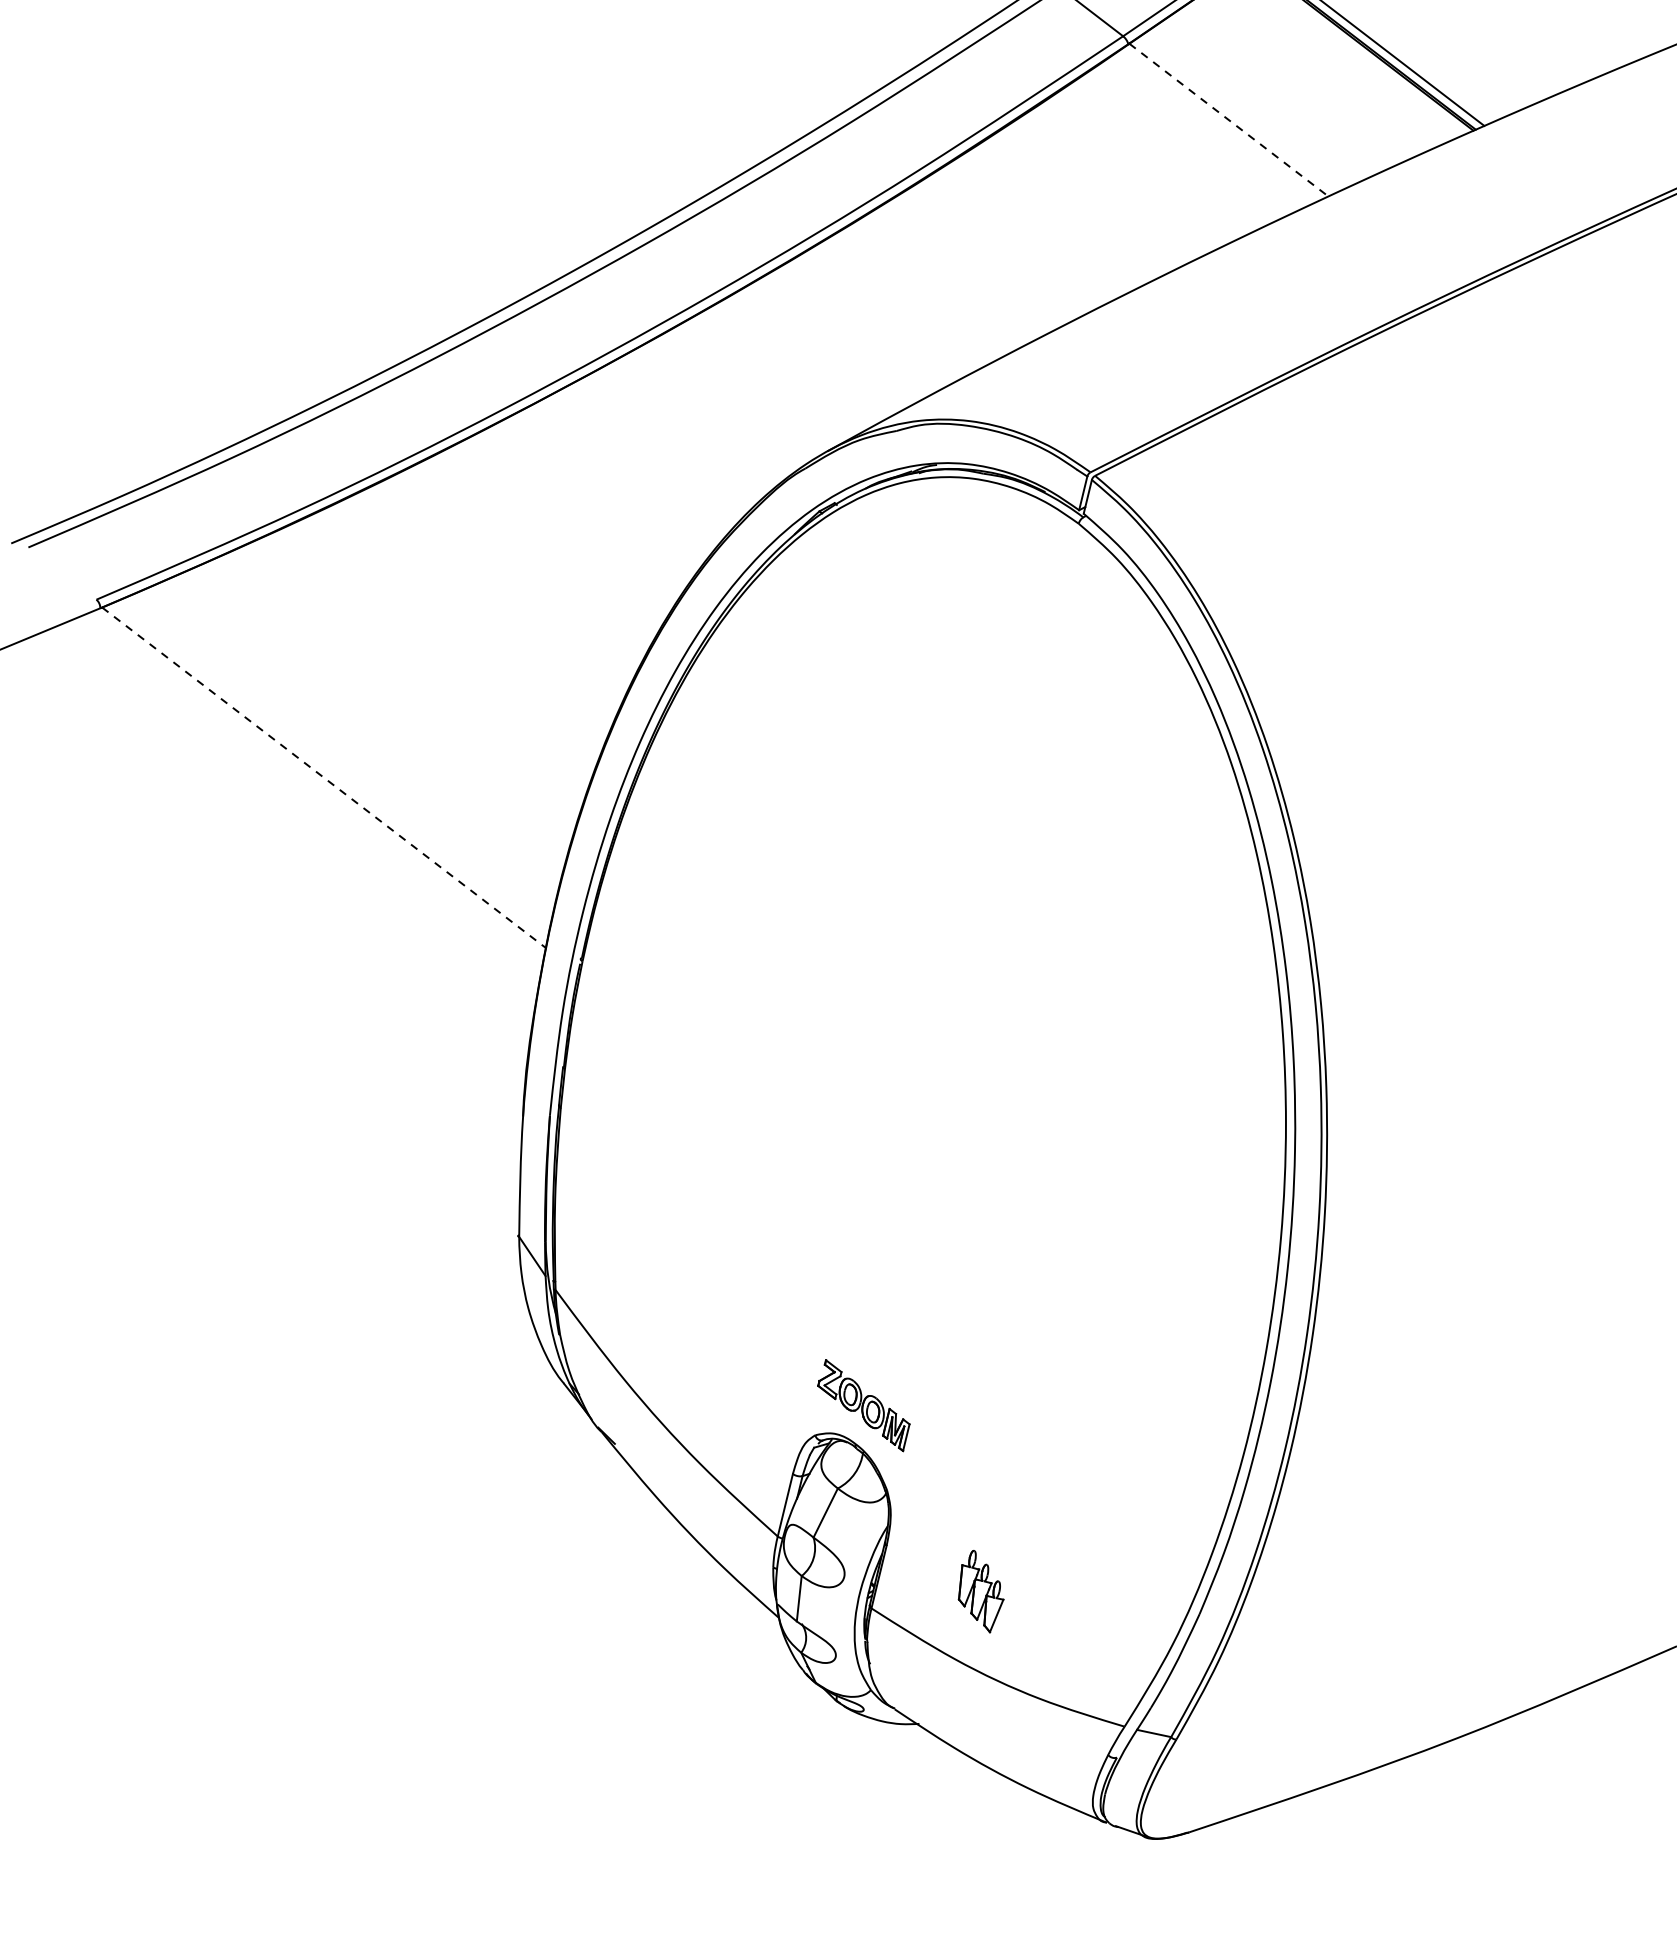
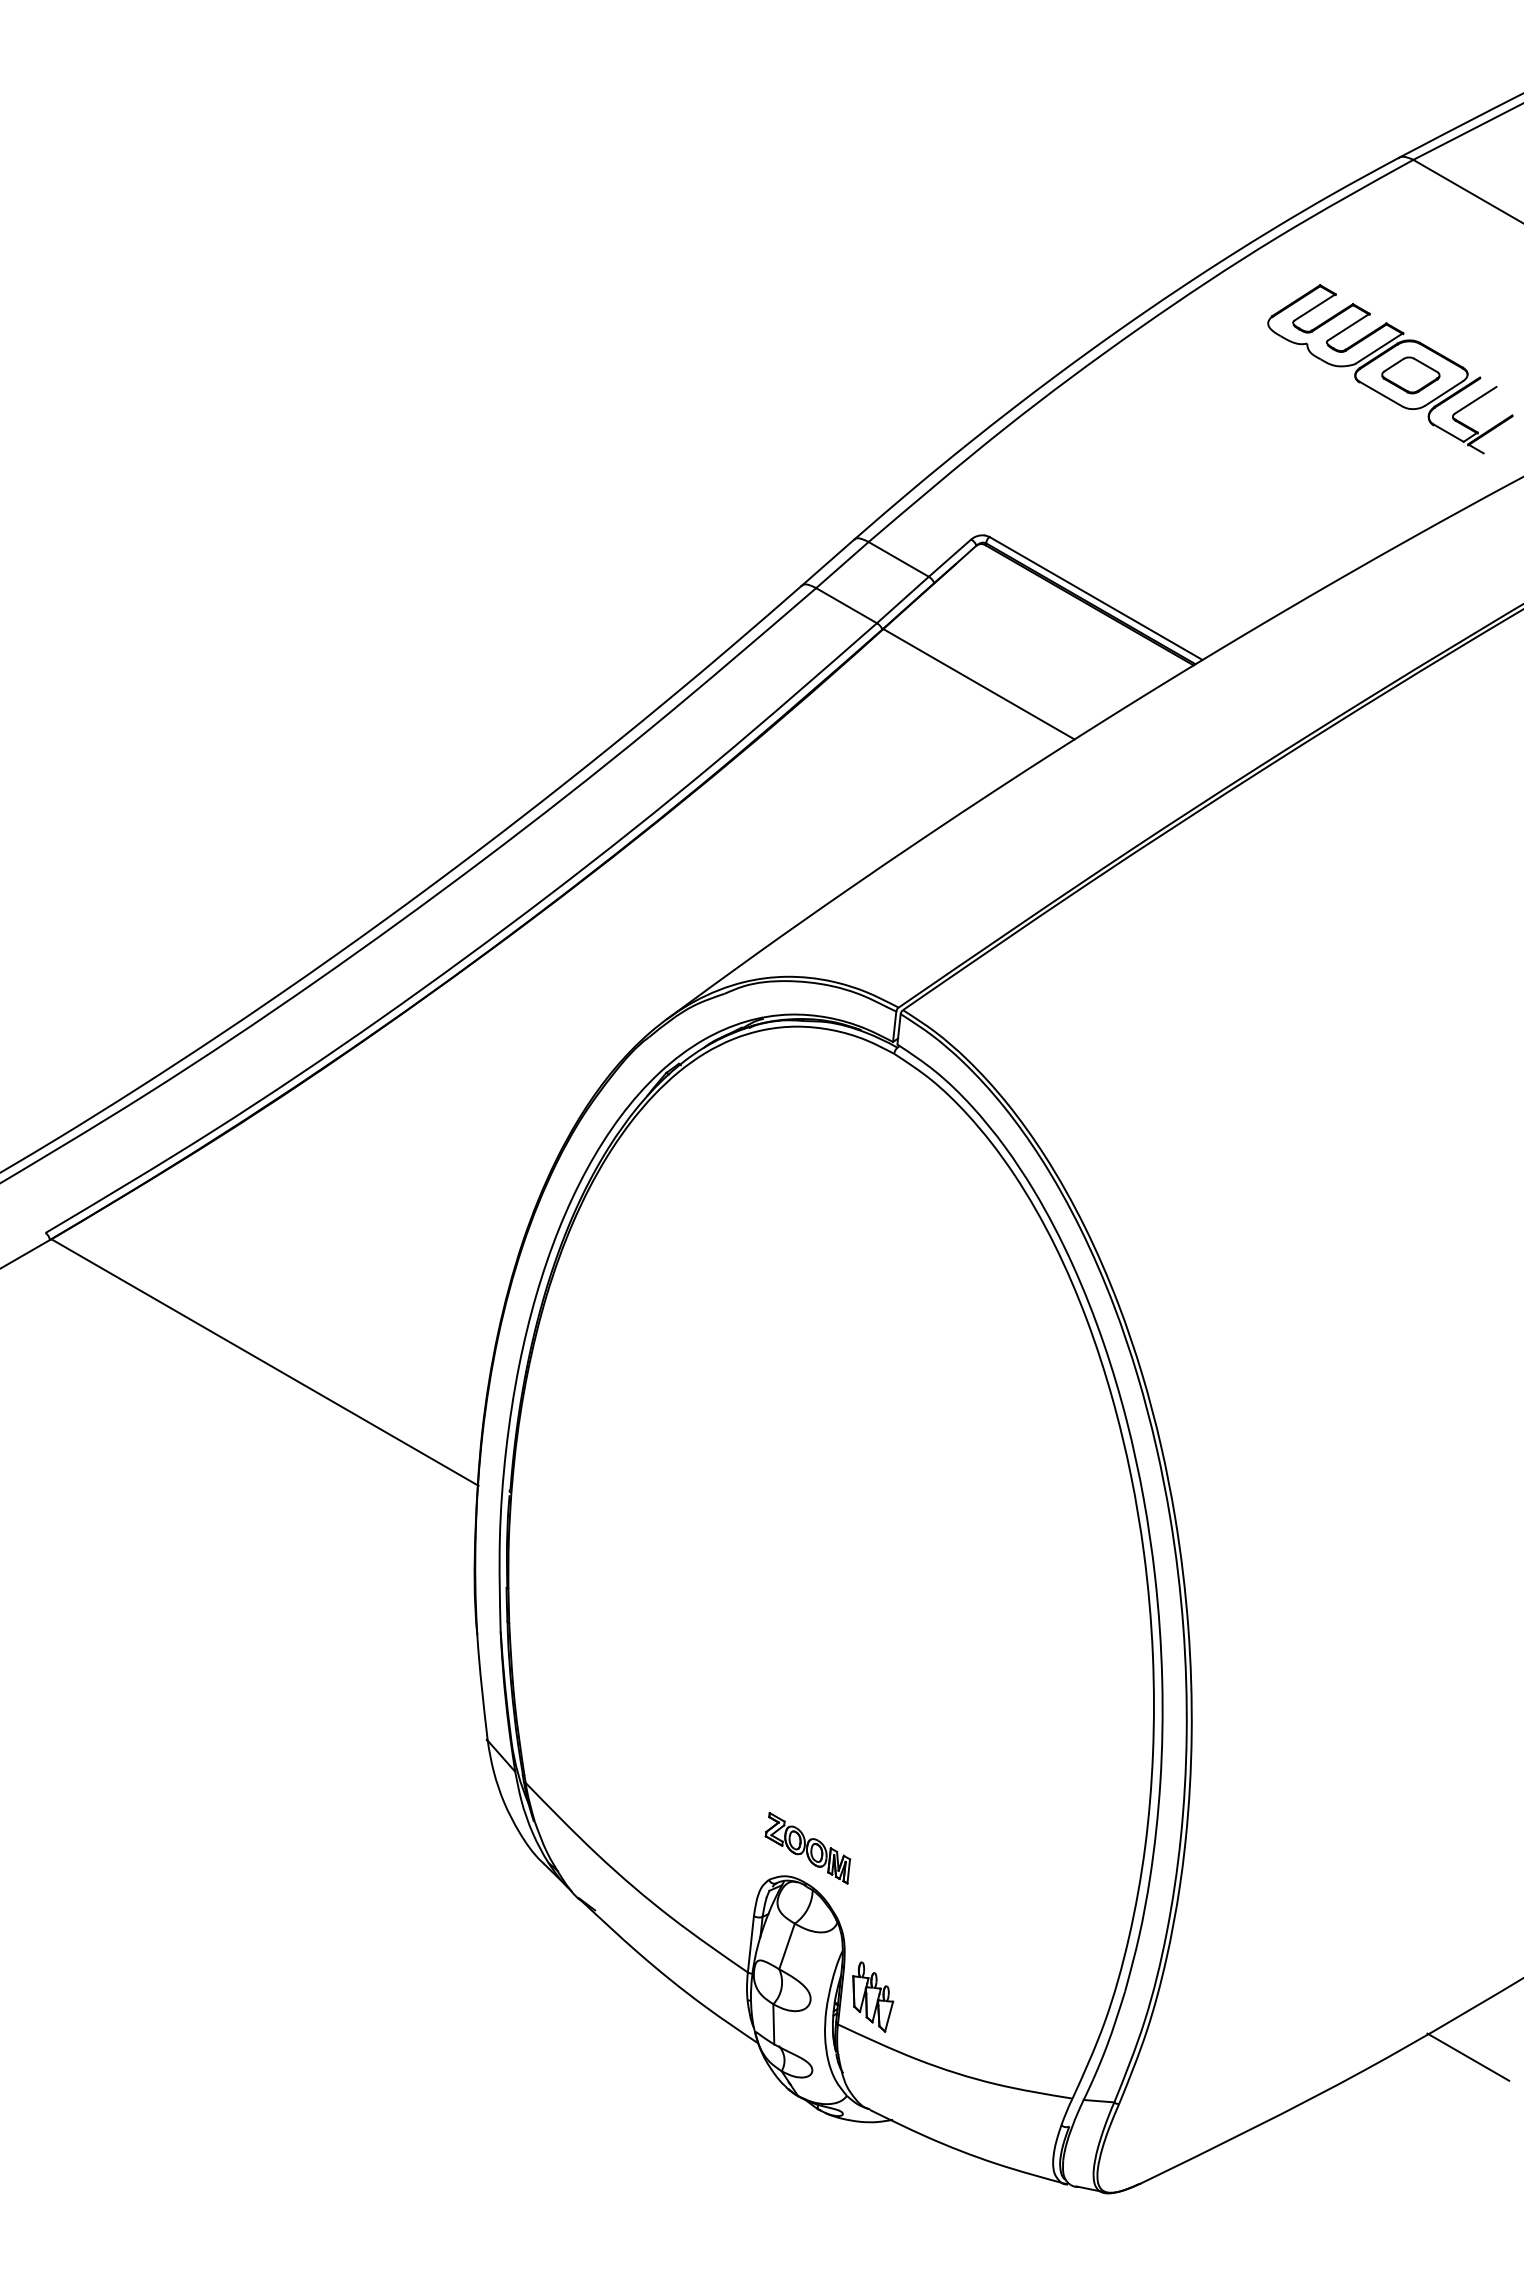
line: (1229, 120) -> (979, 684), dashed -> solid
line: (324, 778) -> (265, 1362), dashed -> solid
part: (982, 1590) -> (873, 1996), moved
line: (1576, 1737) -> (1468, 2056), added

